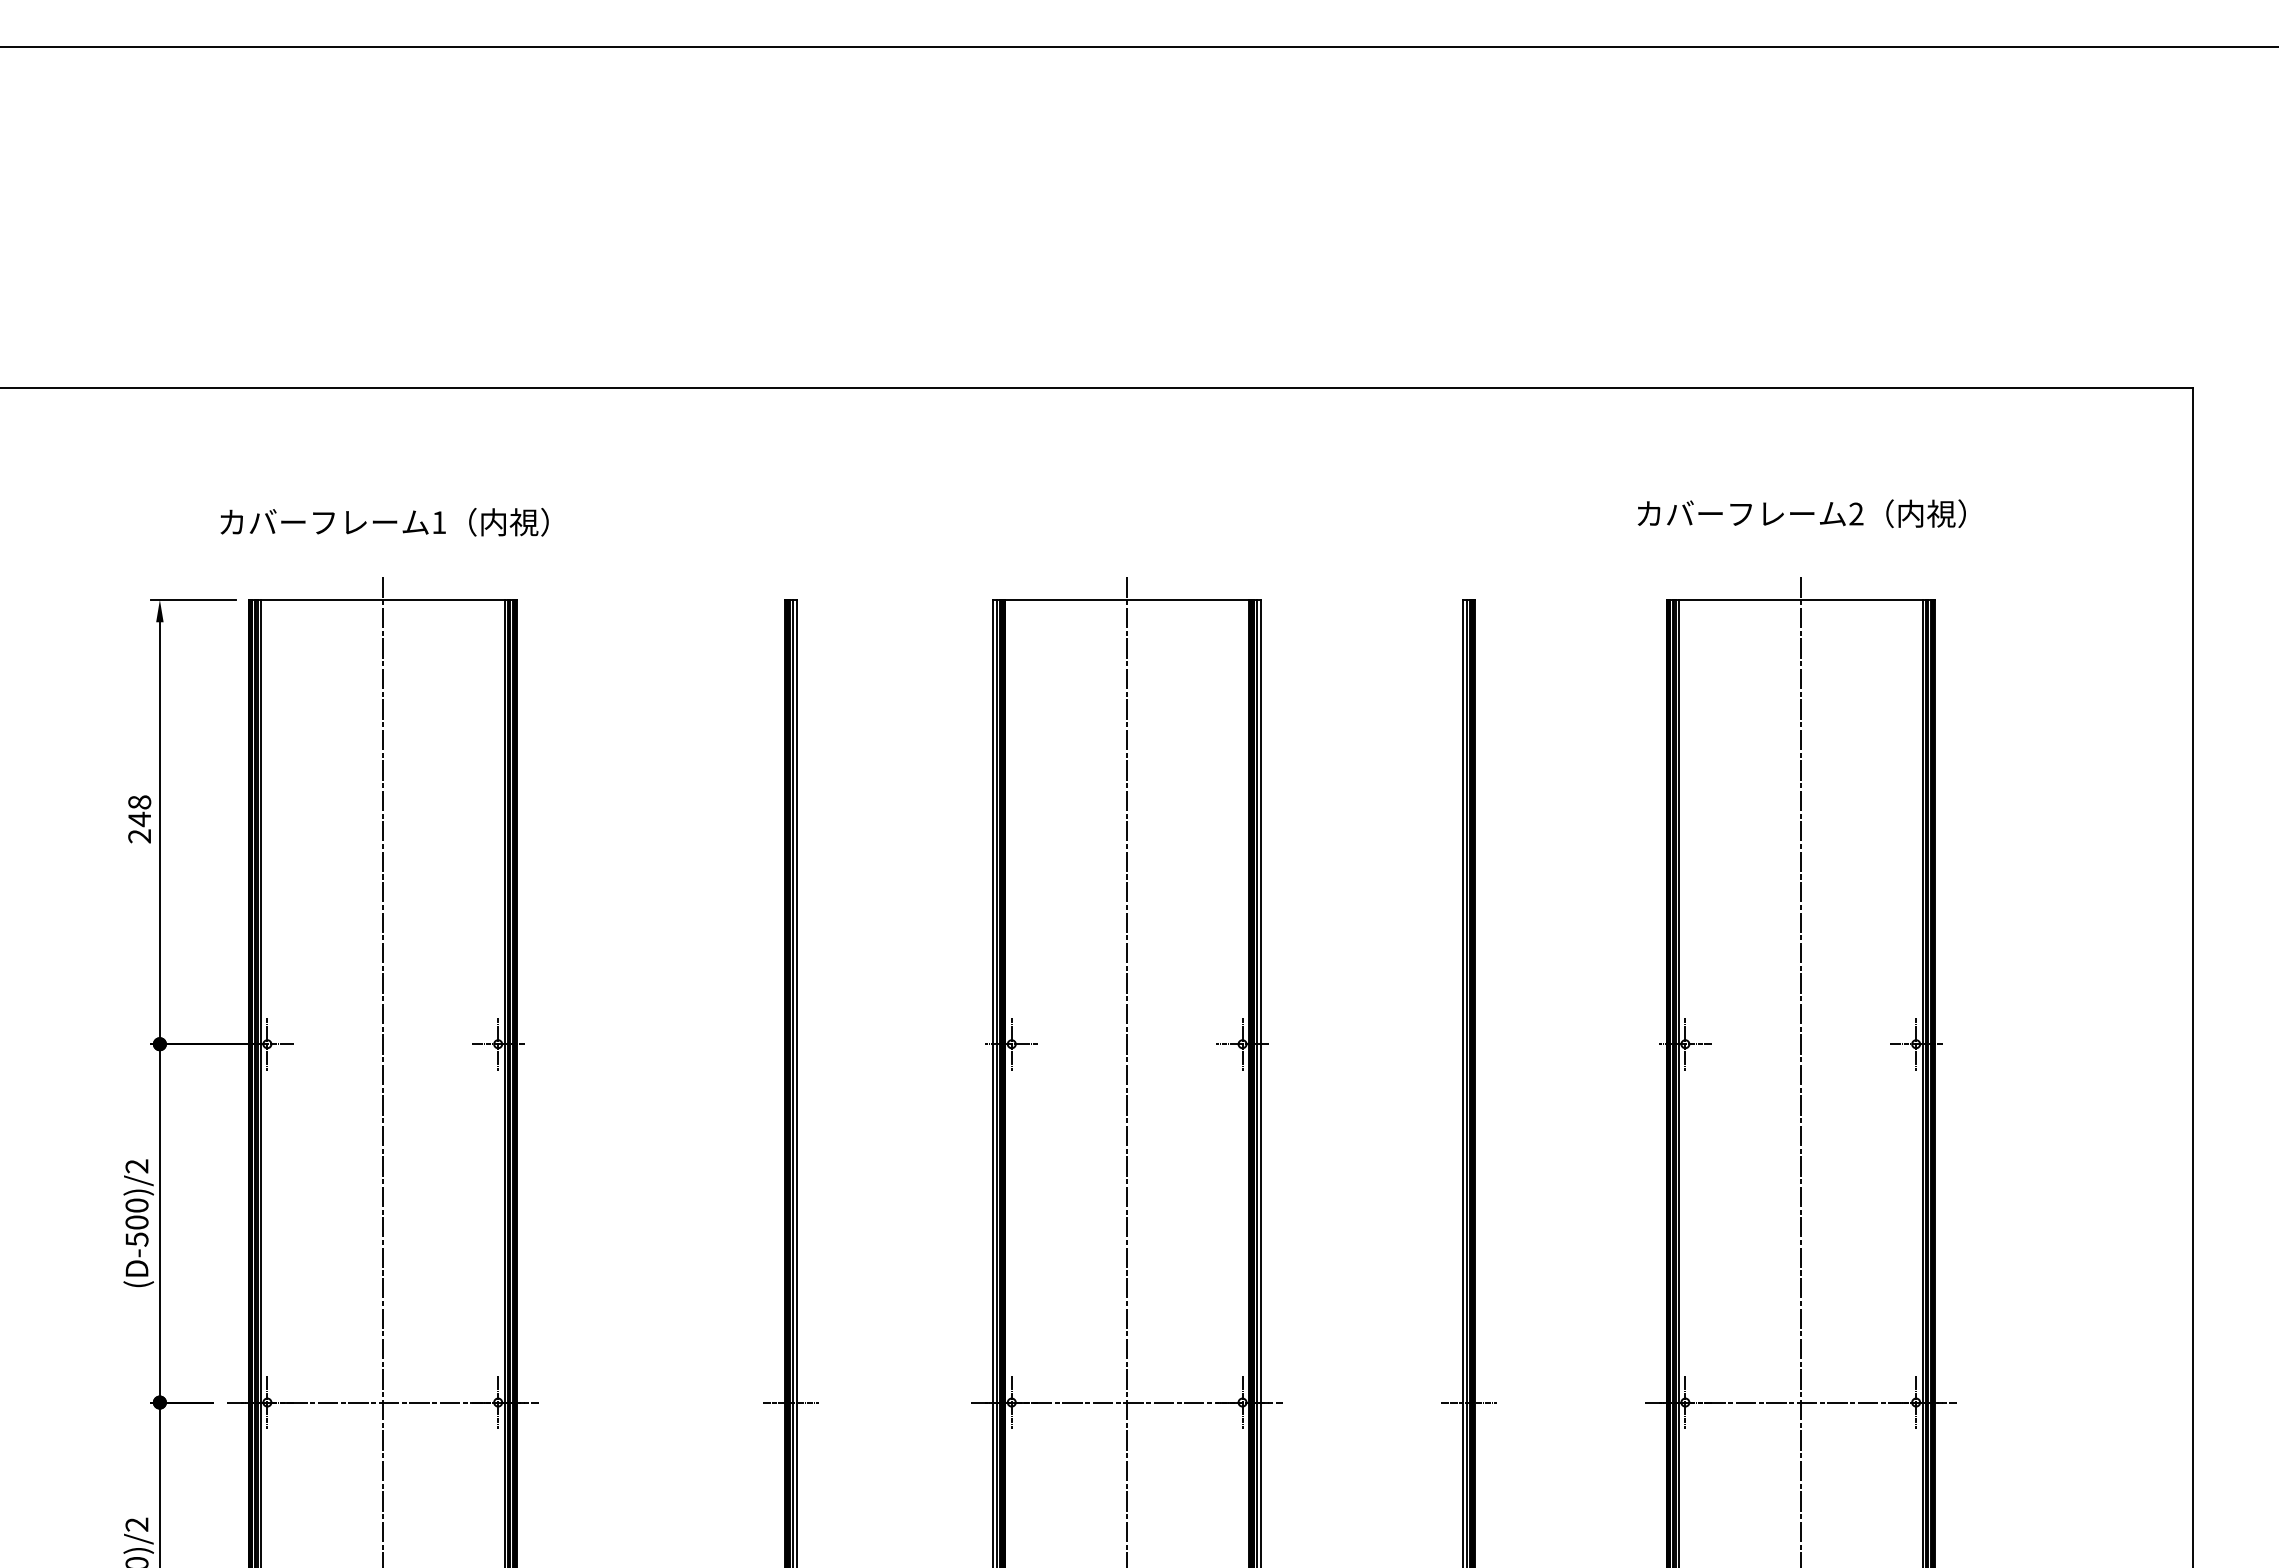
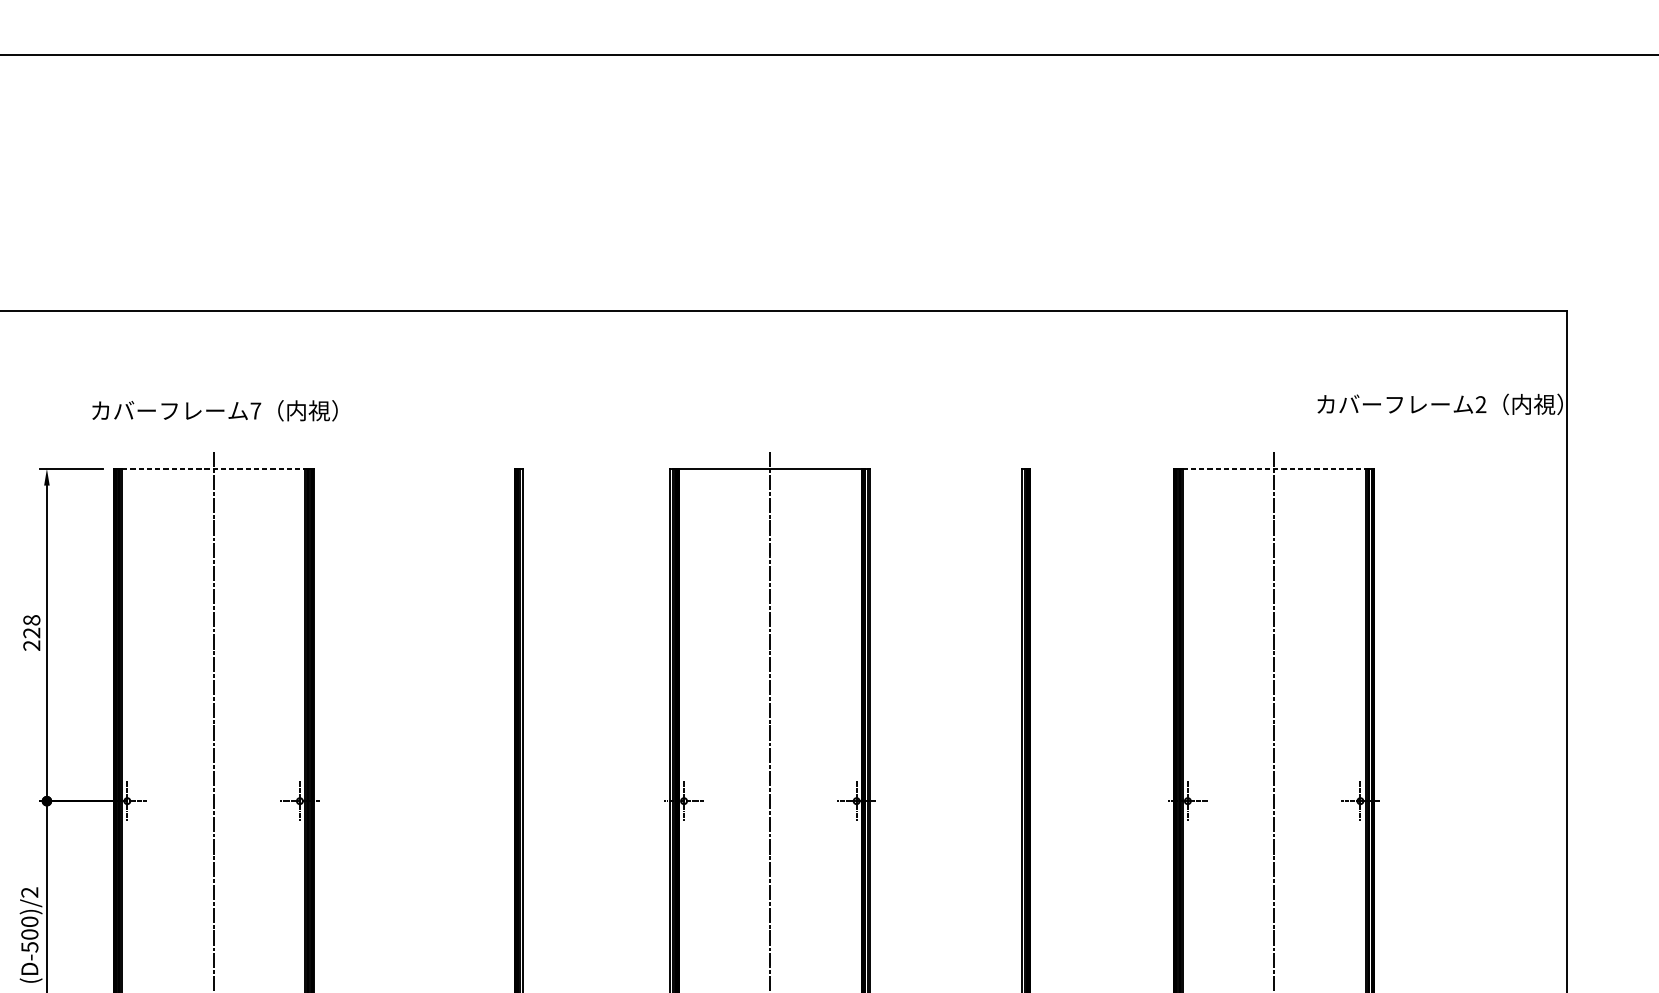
text: (1801, 513) -> (1439, 404), moved
text: (439, 522) -> (256, 410), 1 -> 7
line: (383, 599) -> (214, 468), solid -> dashed
line: (1801, 599) -> (1274, 468), solid -> dashed
text: (139, 819) -> (31, 633), 248 -> 228

